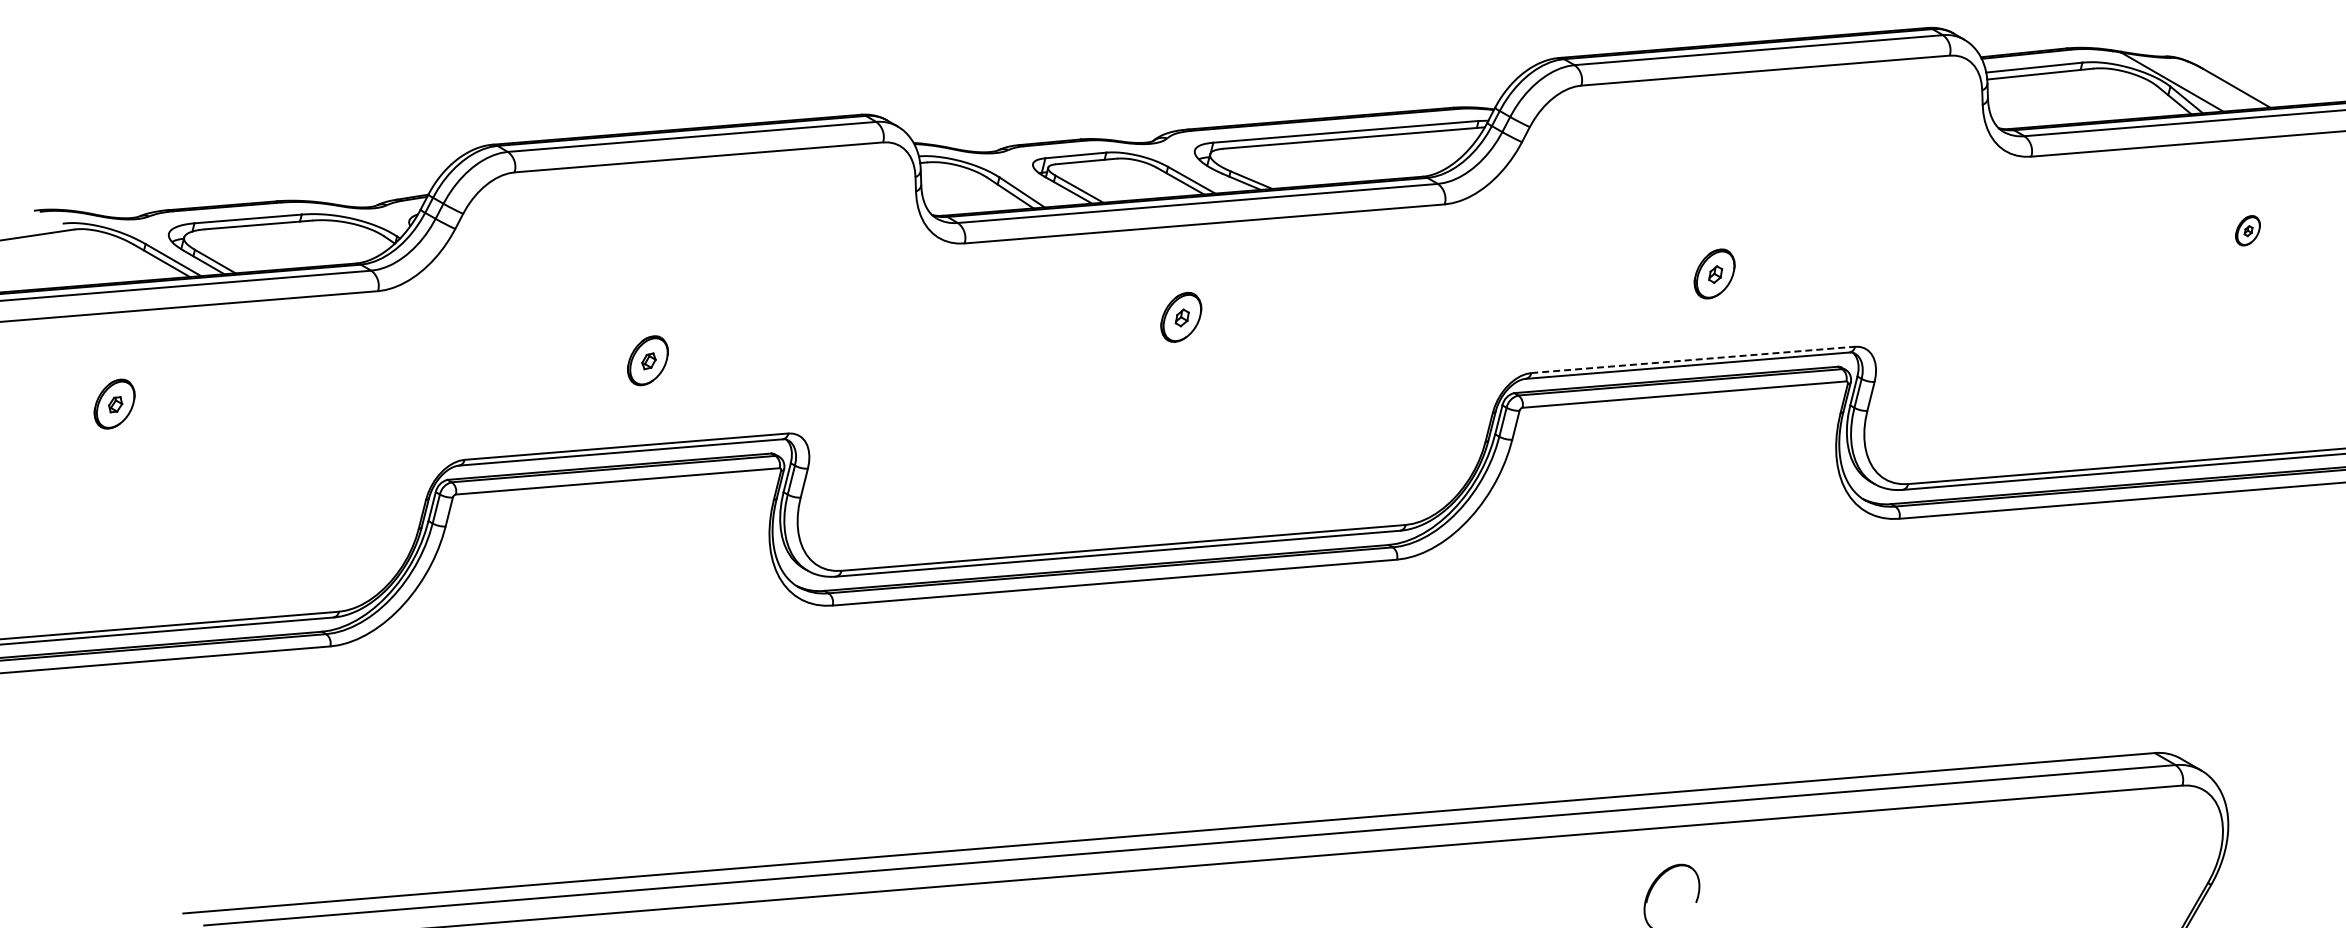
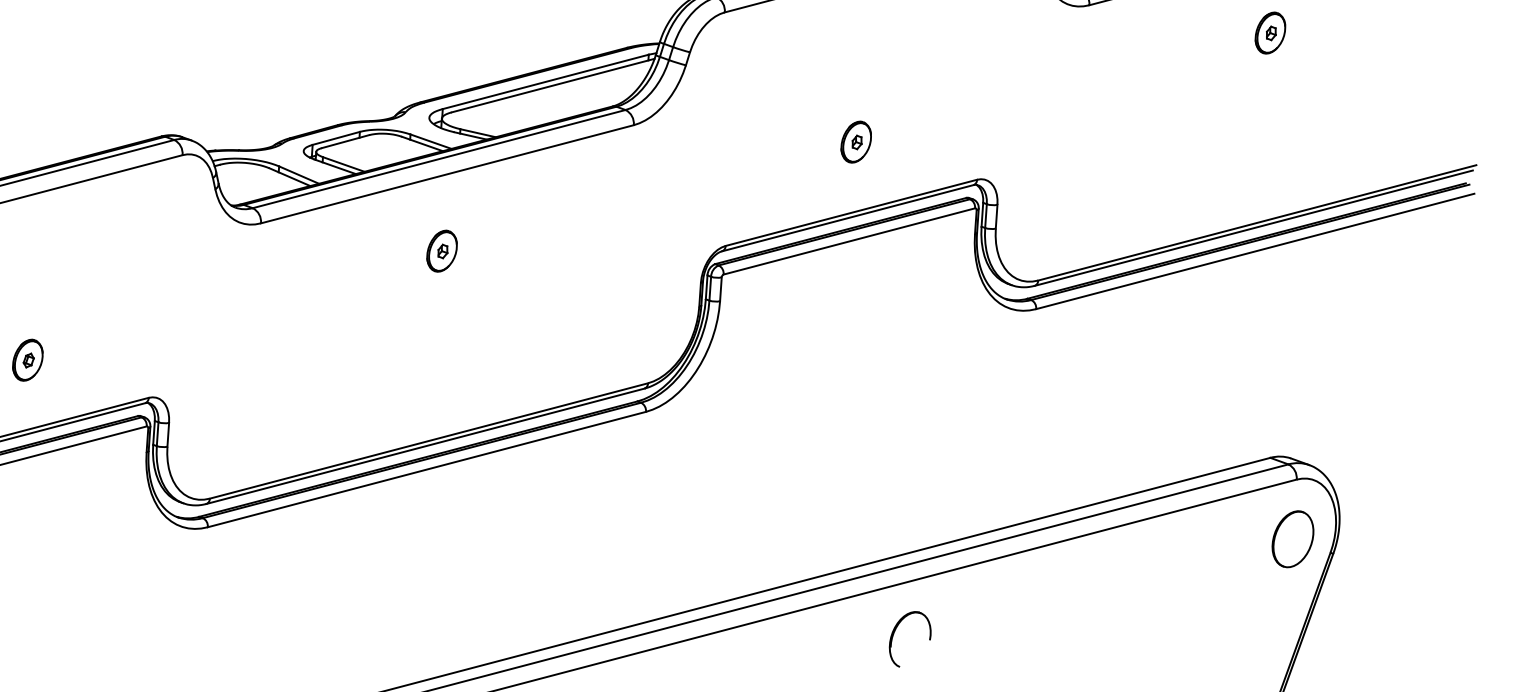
part: (2247, 230) -> (1270, 33), size x1.67
line: (1693, 359) -> (851, 212), dashed -> solid
part: (2164, 857) -> (1292, 538), added

